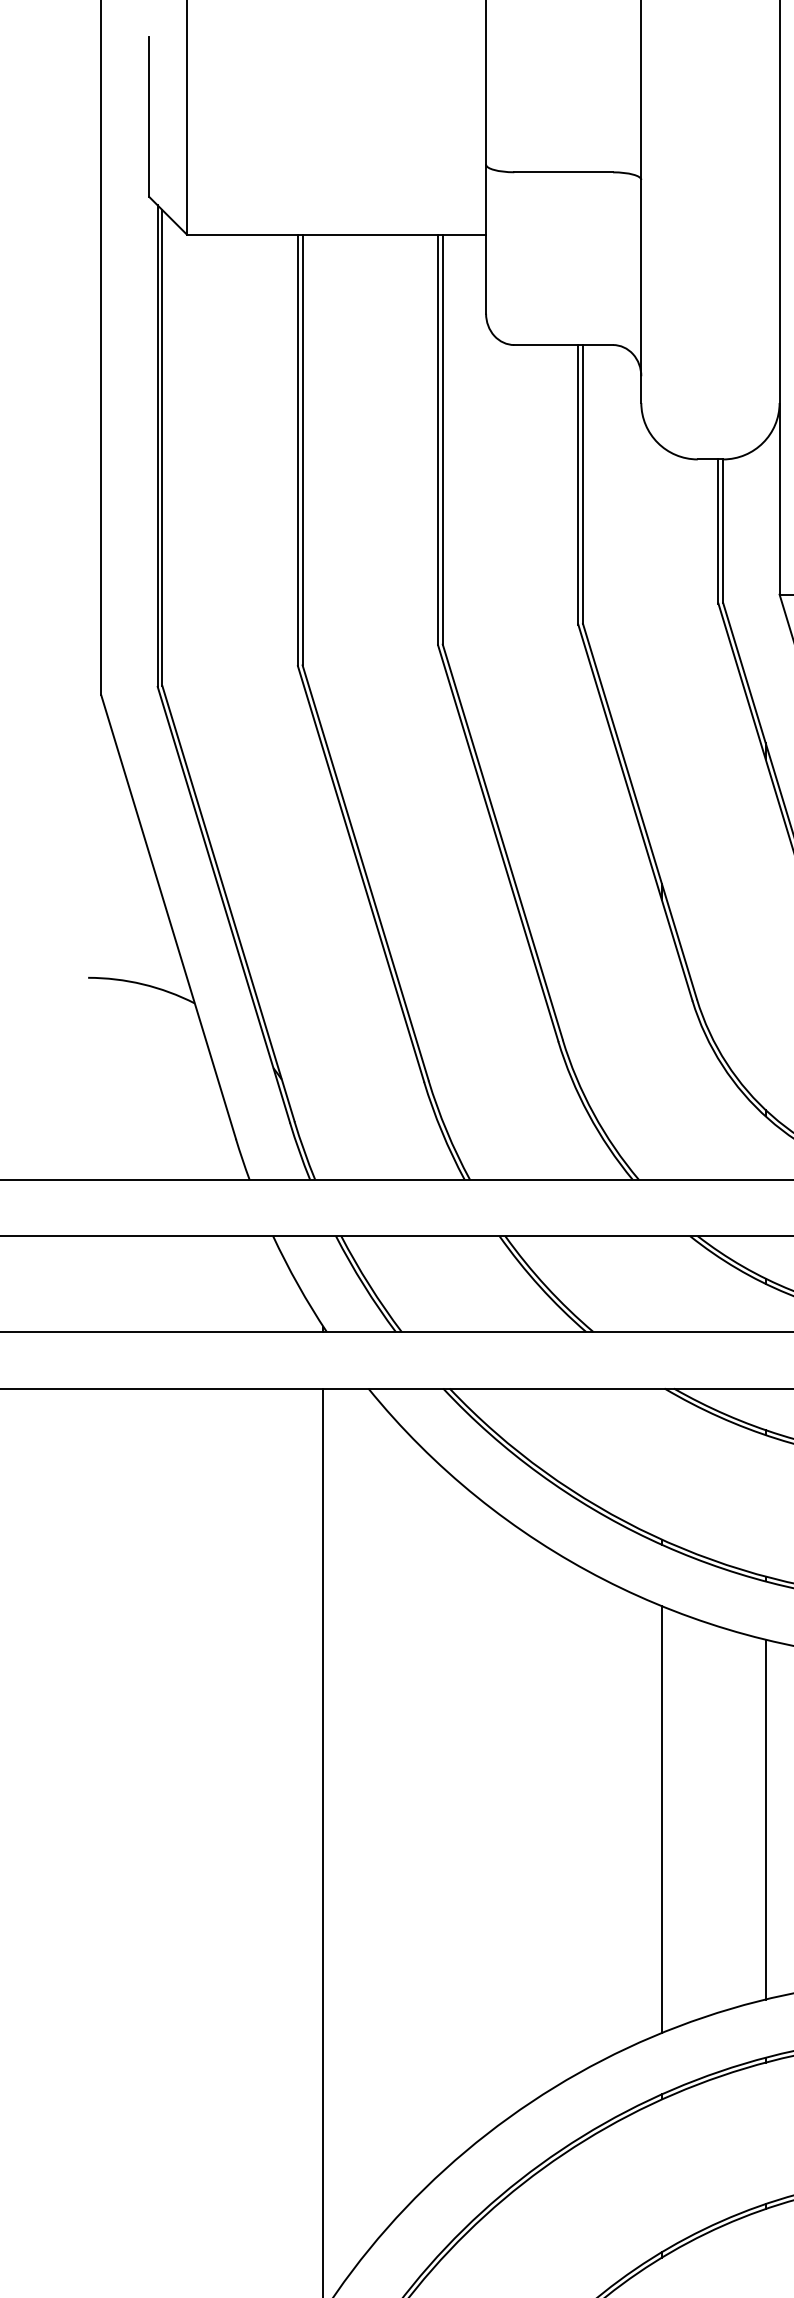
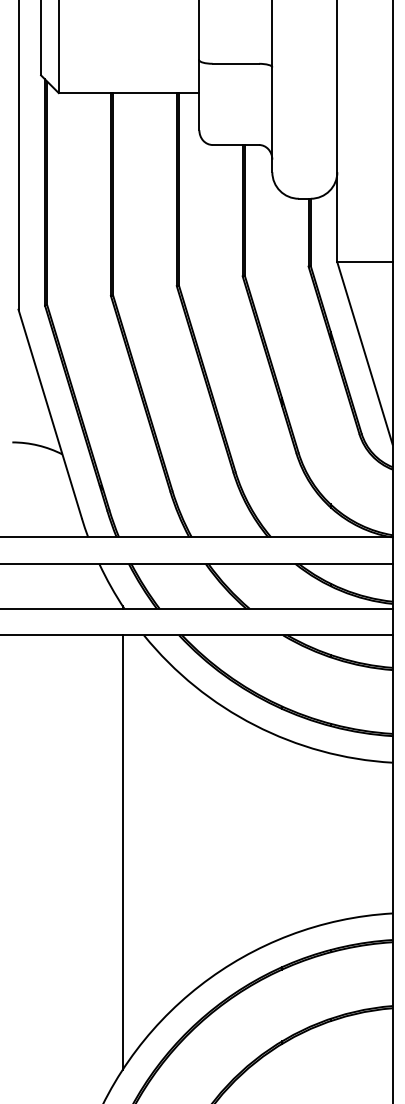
line: (662, 1818) -> (282, 837), removed
line: (765, 1818) -> (330, 837), removed

